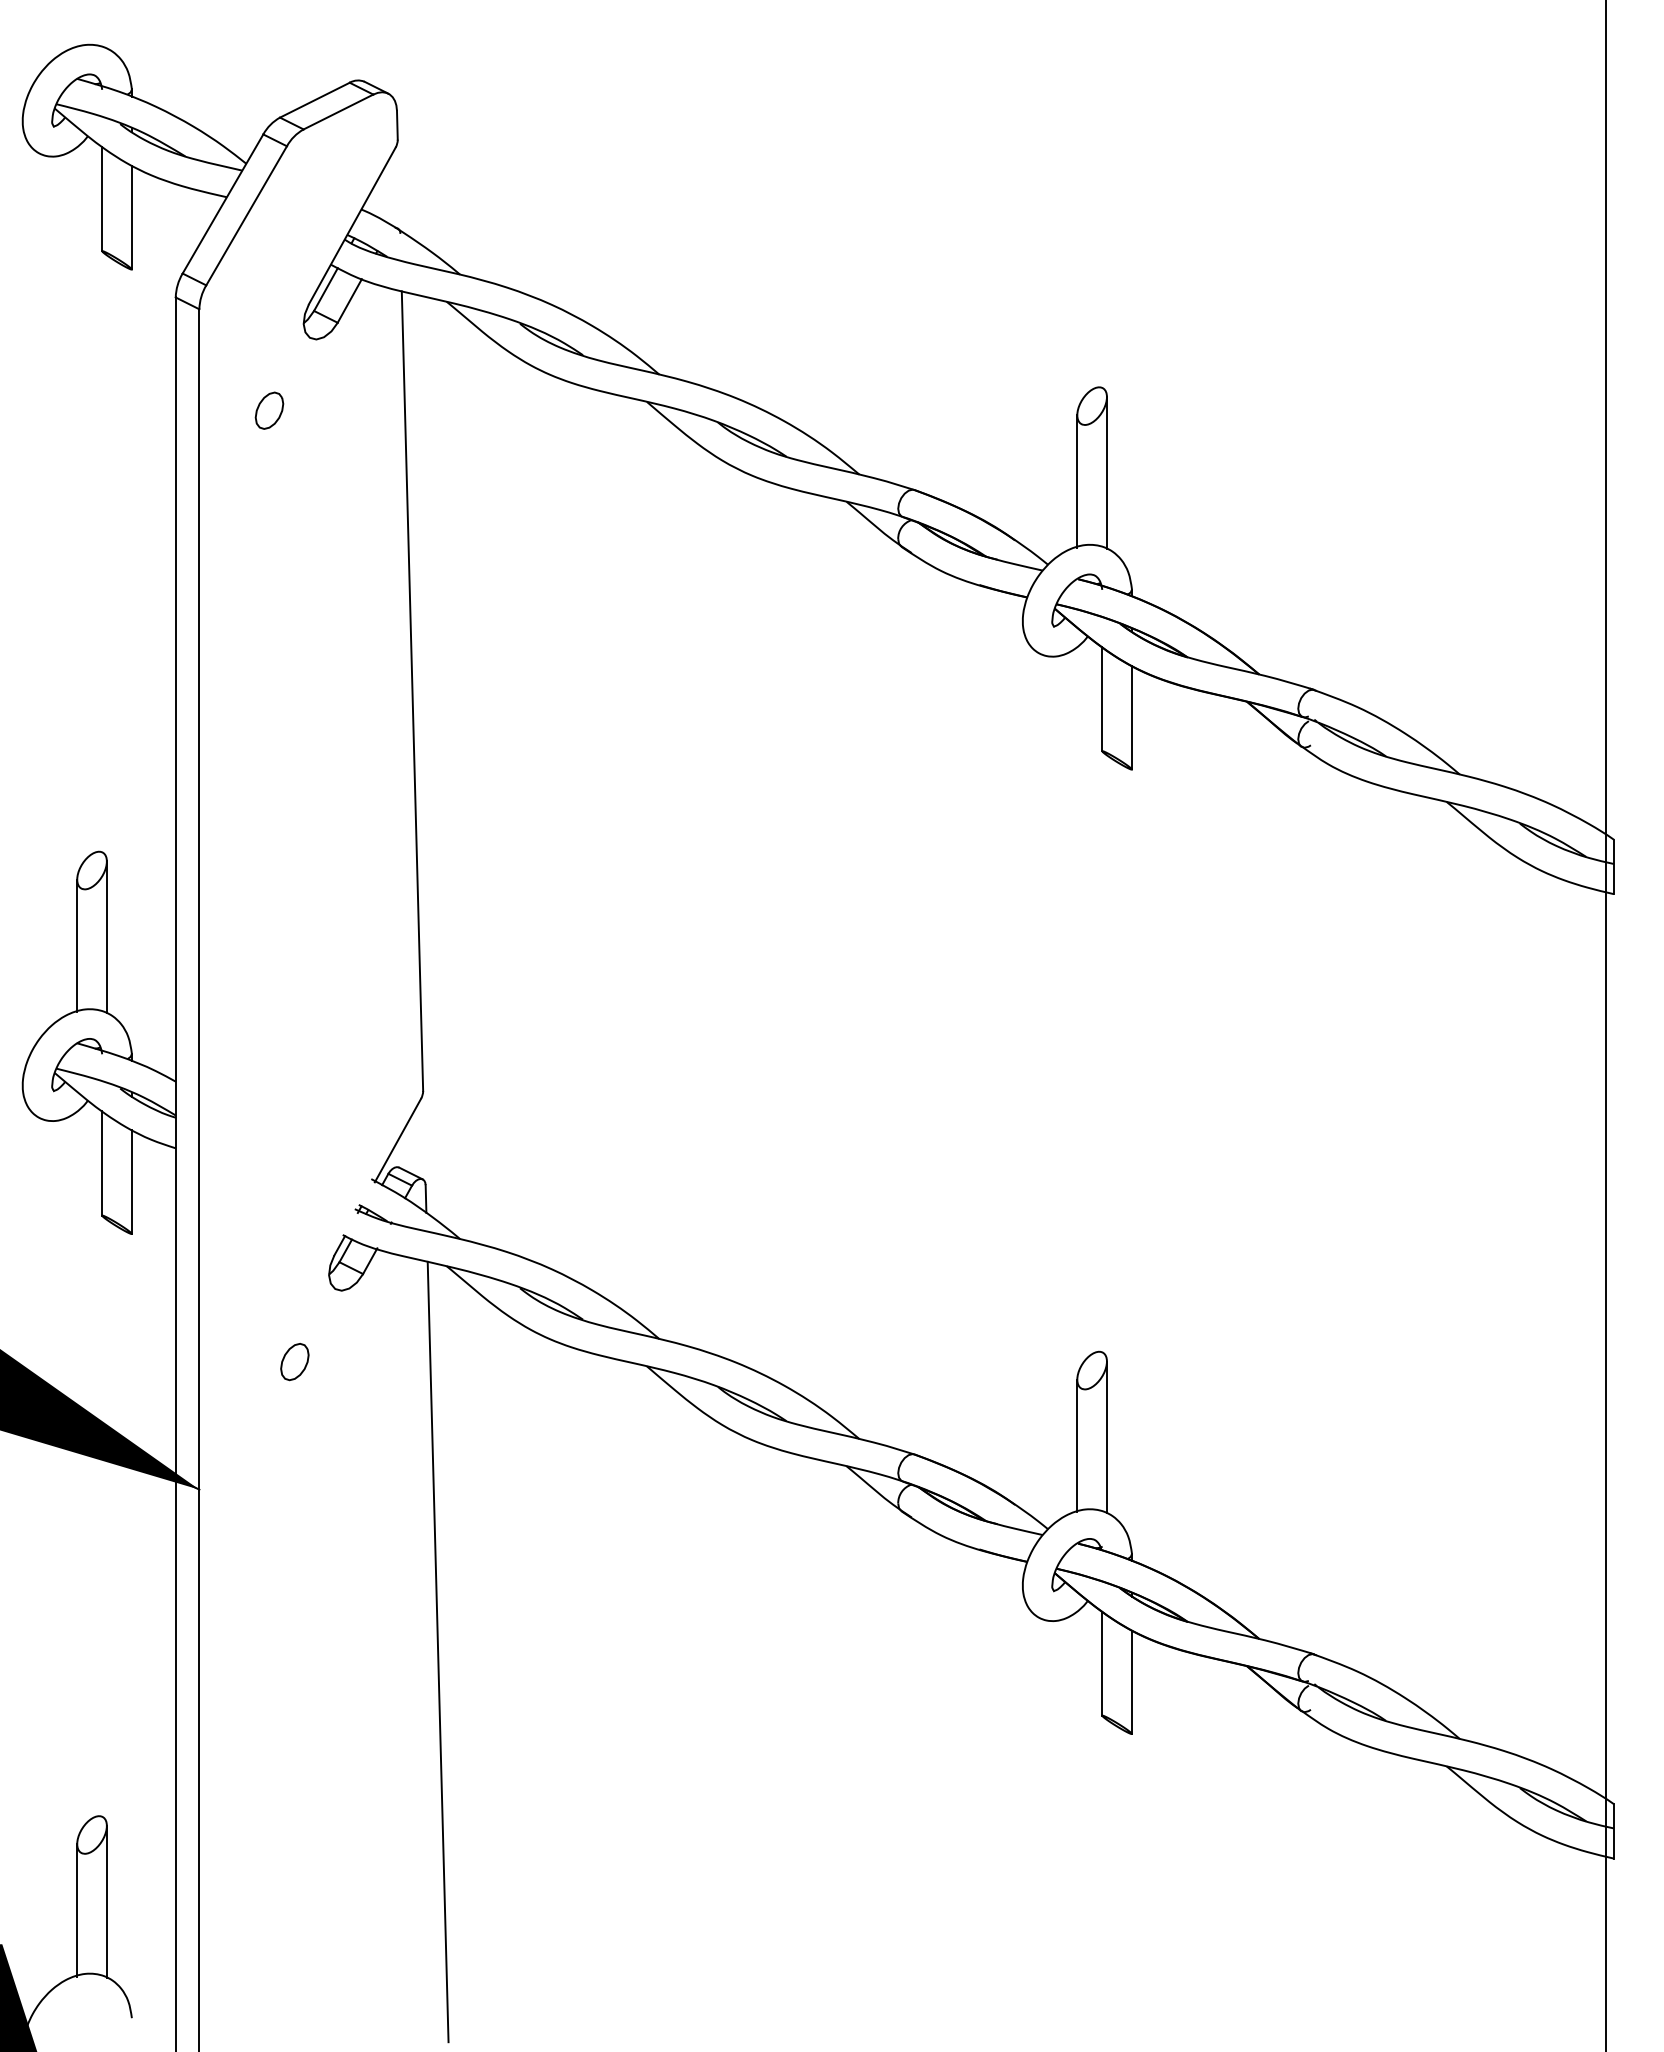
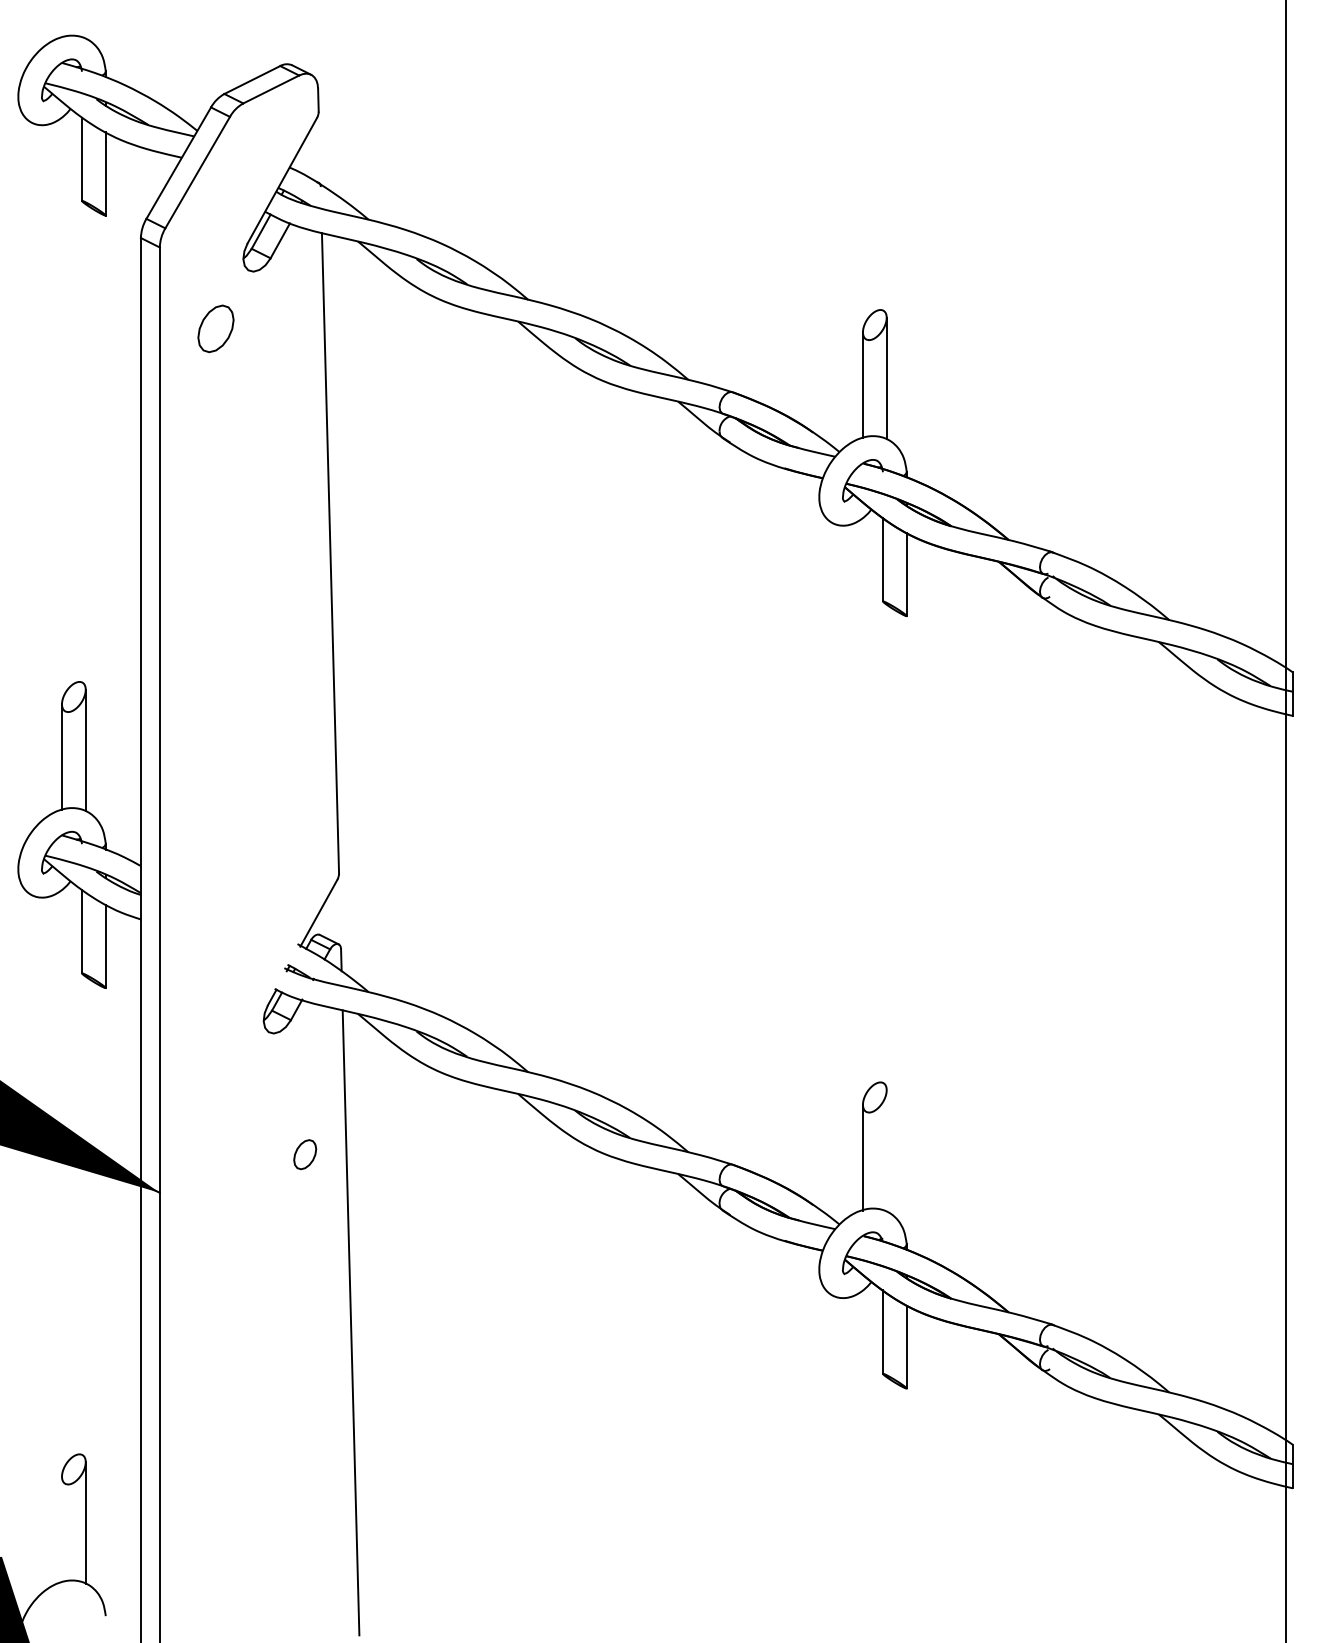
part: (269, 410) -> (215, 328), size x1.6
part: (294, 1362) -> (304, 1155), moved
line: (1106, 1437) -> (886, 1151), removed
line: (77, 1910) -> (62, 1529), removed

